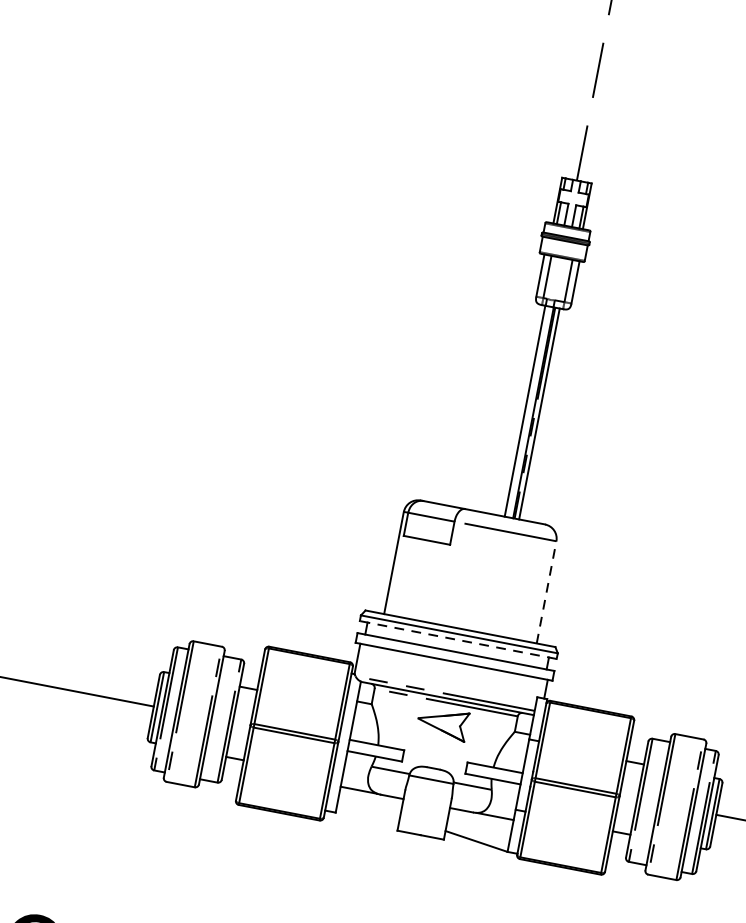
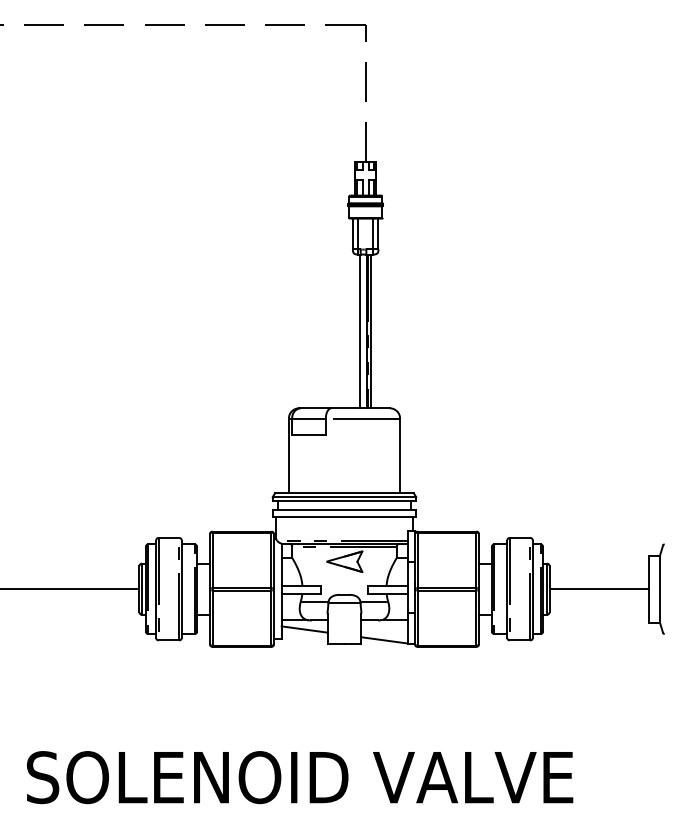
line: (547, 592) -> (400, 455), dashed -> solid
line: (458, 640) -> (344, 501), dashed -> solid
line: (369, 805) -> (304, 629), added

